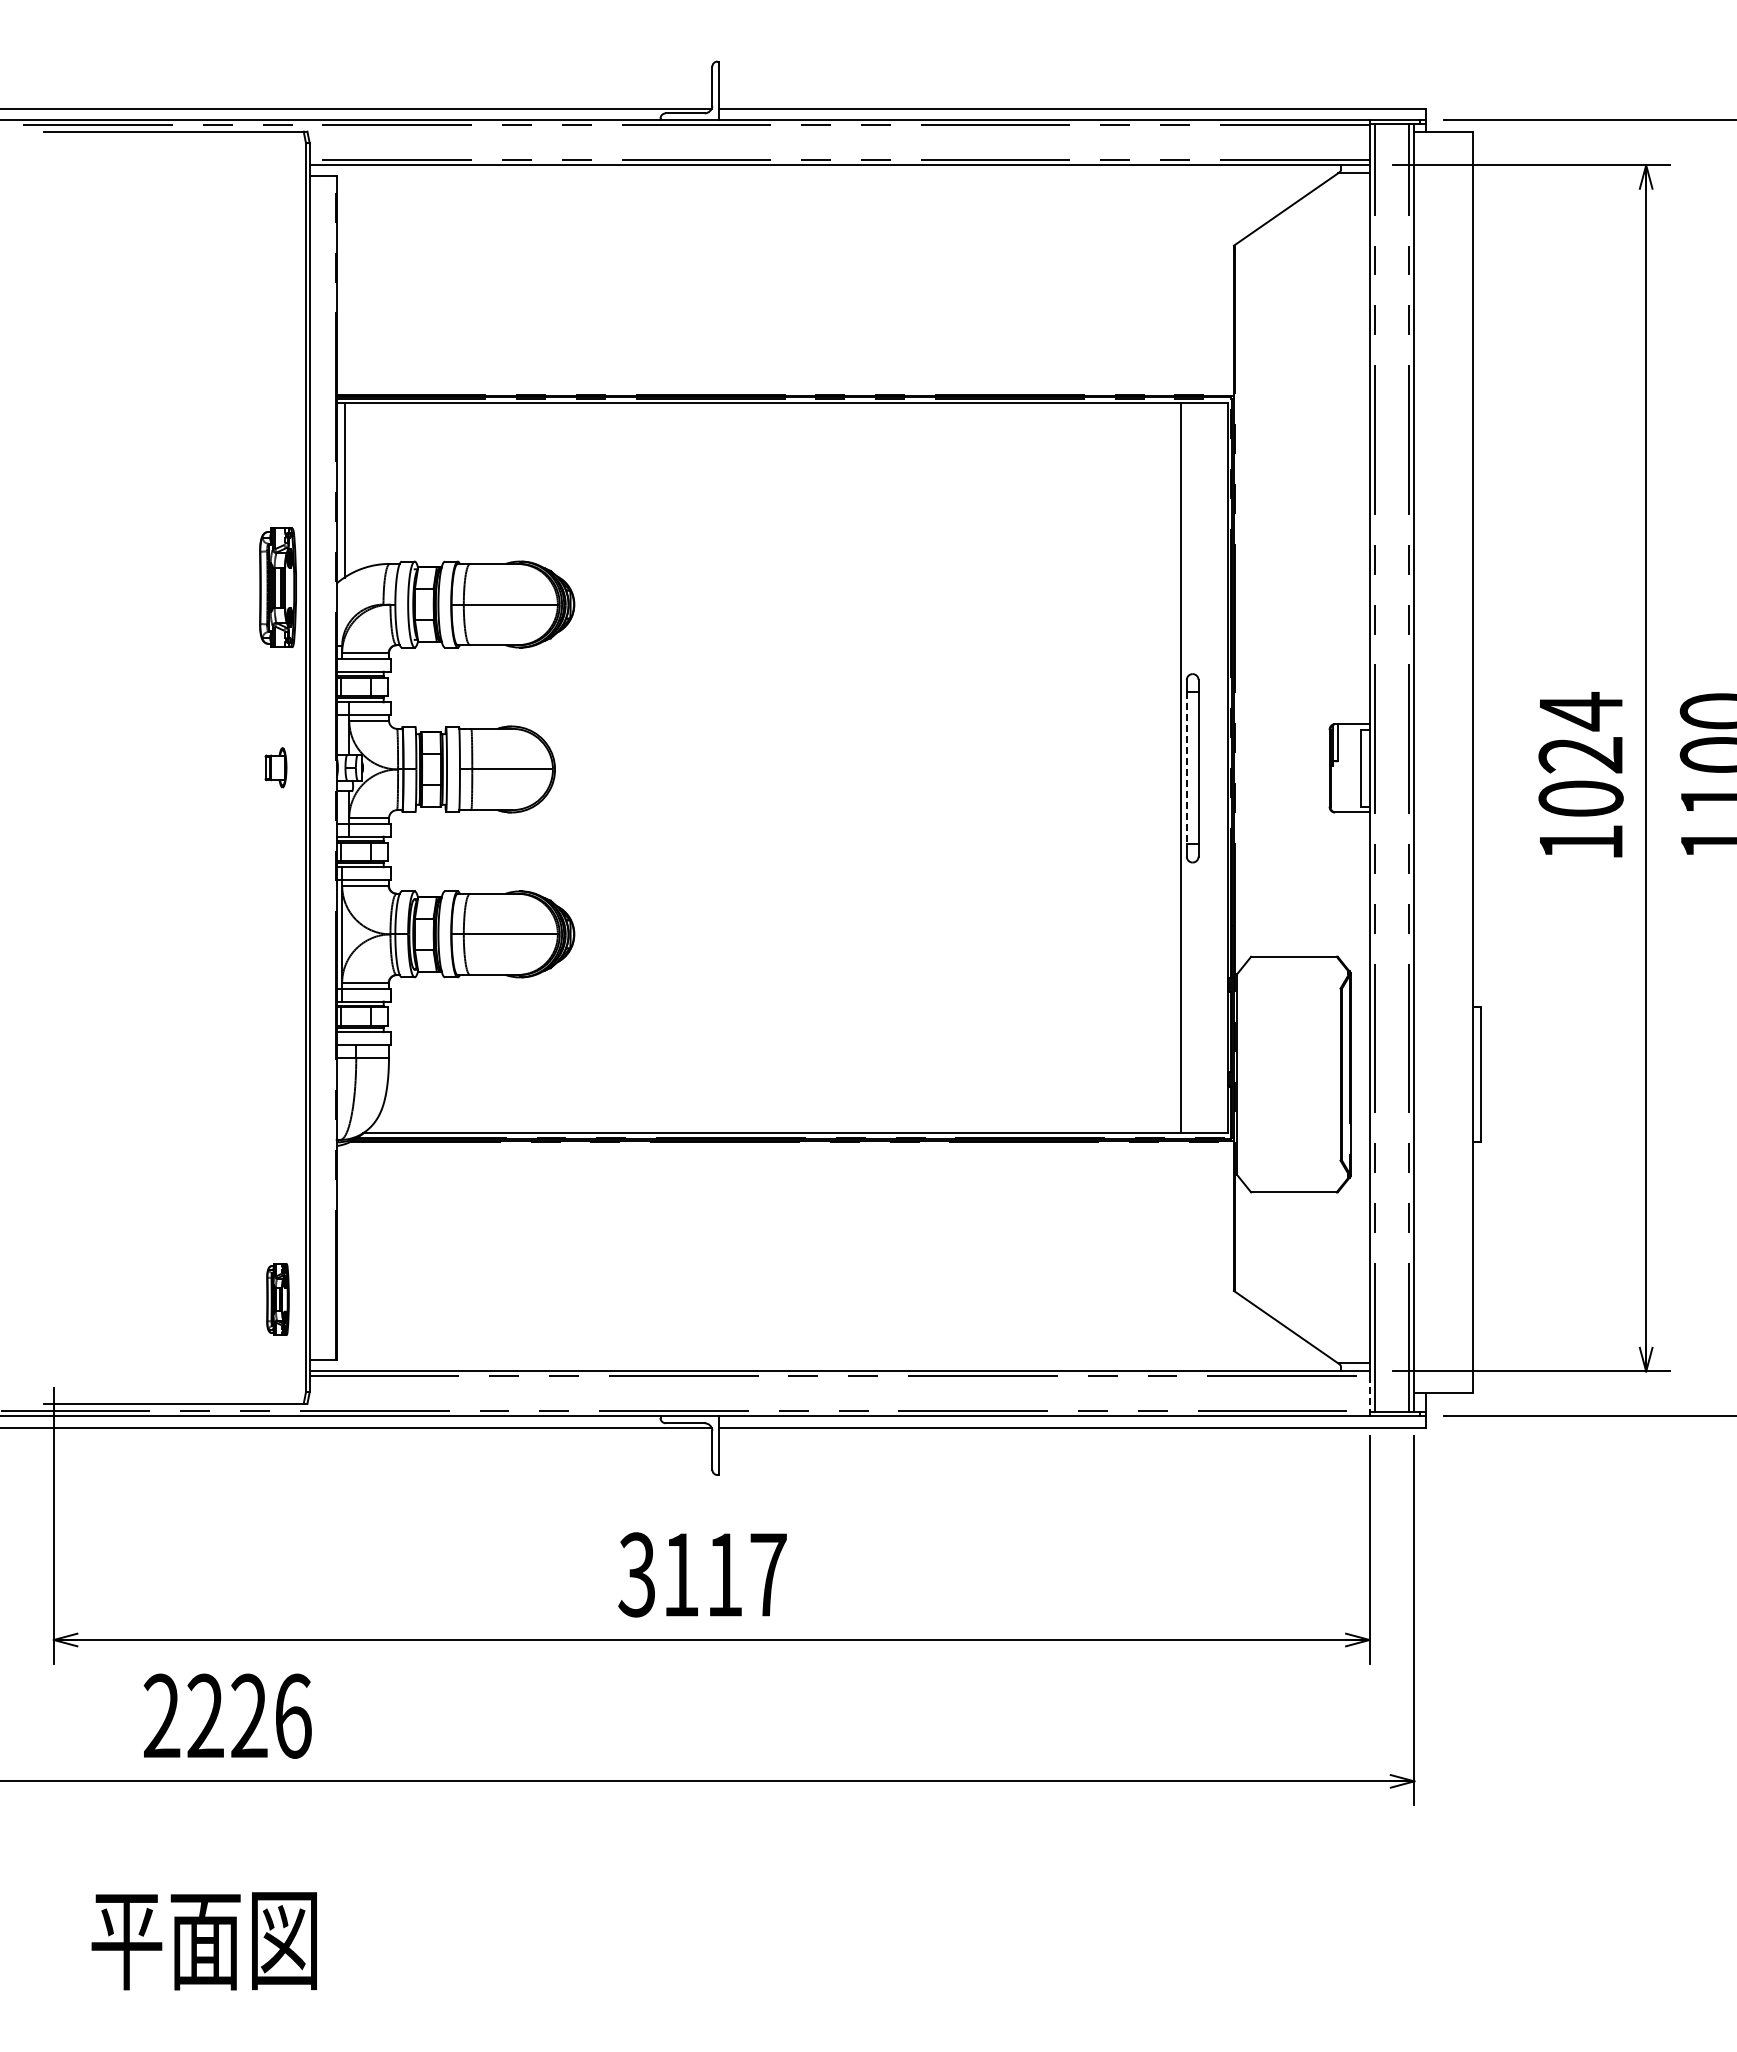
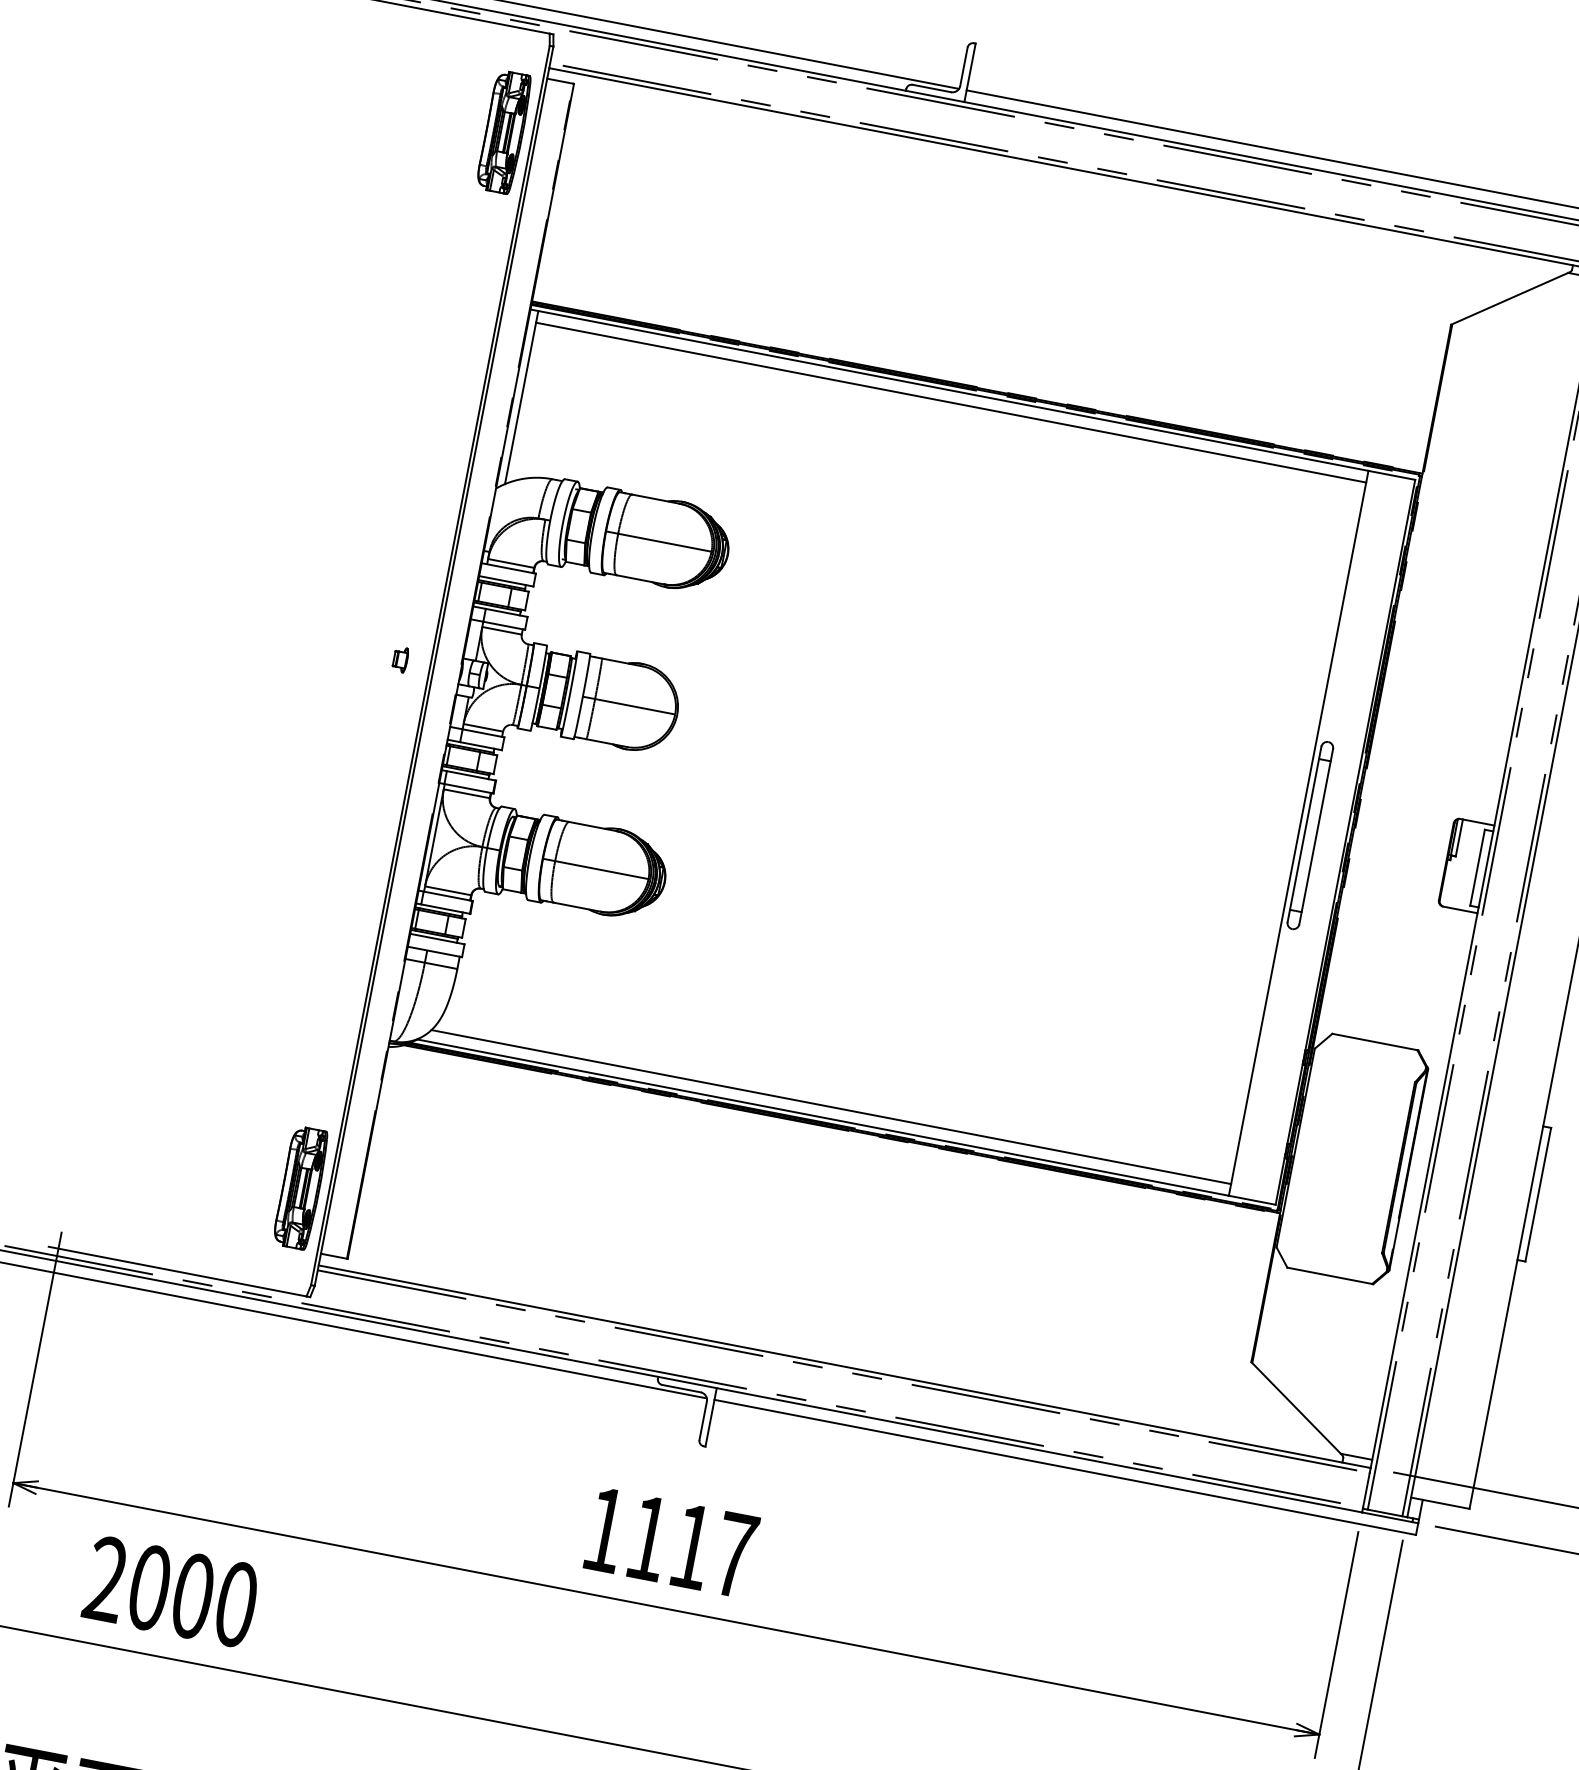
line: (762, 414) -> (951, 402), added
part: (277, 587) -> (503, 131), moved
part: (275, 767) -> (400, 659), size x0.62
line: (1186, 768) -> (1304, 834), dashed -> solid
line: (777, 1121) -> (830, 1106), added
part: (277, 1299) -> (300, 1187), size x1.67
line: (1369, 1394) -> (1366, 1490), dashed -> solid
text: (636, 1574) -> (604, 1529), 3117 -> 1117
text: (249, 1715) -> (193, 1595), 2226 -> 2000

